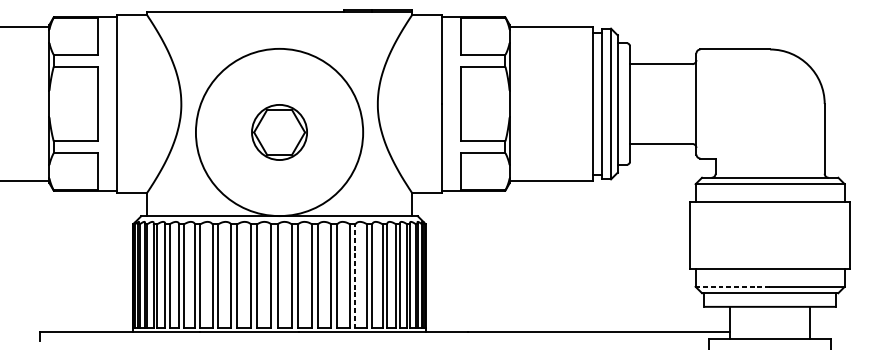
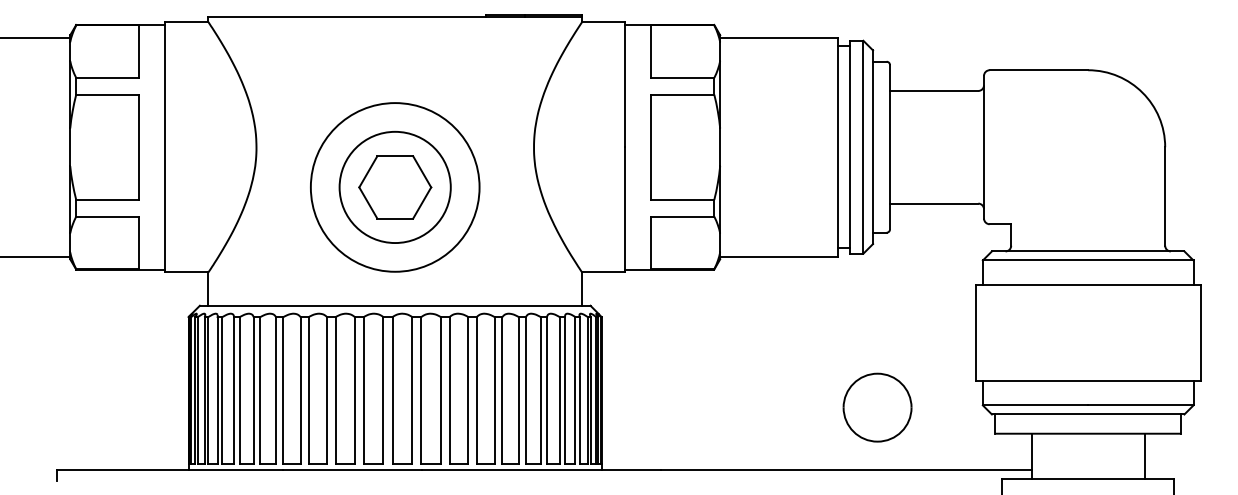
circle: (279, 132) -> (394, 187), size x0.71
circle: (279, 132) -> (394, 187), size x1.43
line: (355, 276) -> (502, 390), dashed -> solid
line: (732, 286) -> (1035, 405), dashed -> solid
part: (621, 288) -> (877, 407), added

